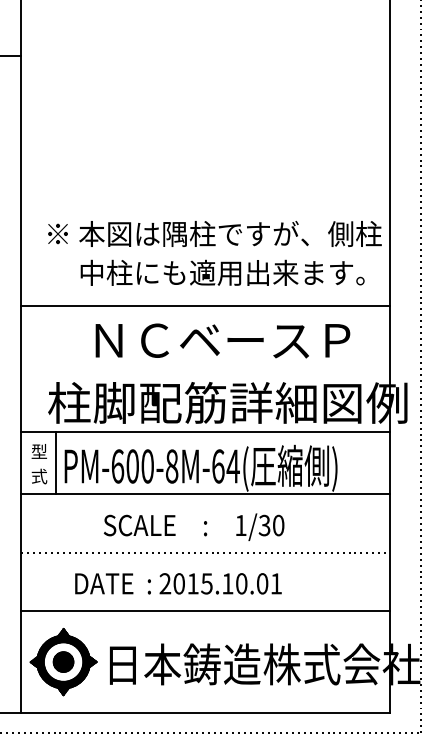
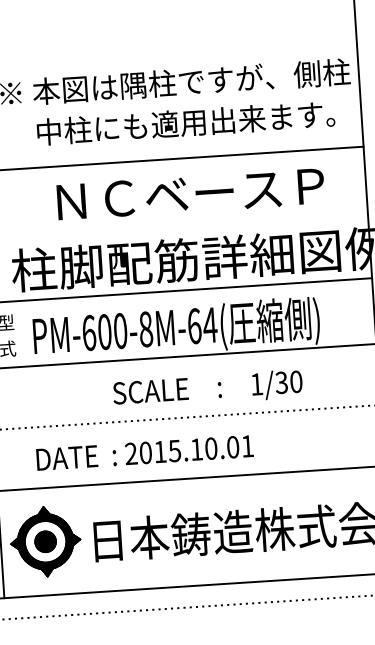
line: (55, 462) -> (23, 333), removed
text: (193, 526) -> (207, 388), moved
text: (178, 583) -> (145, 452), moved

